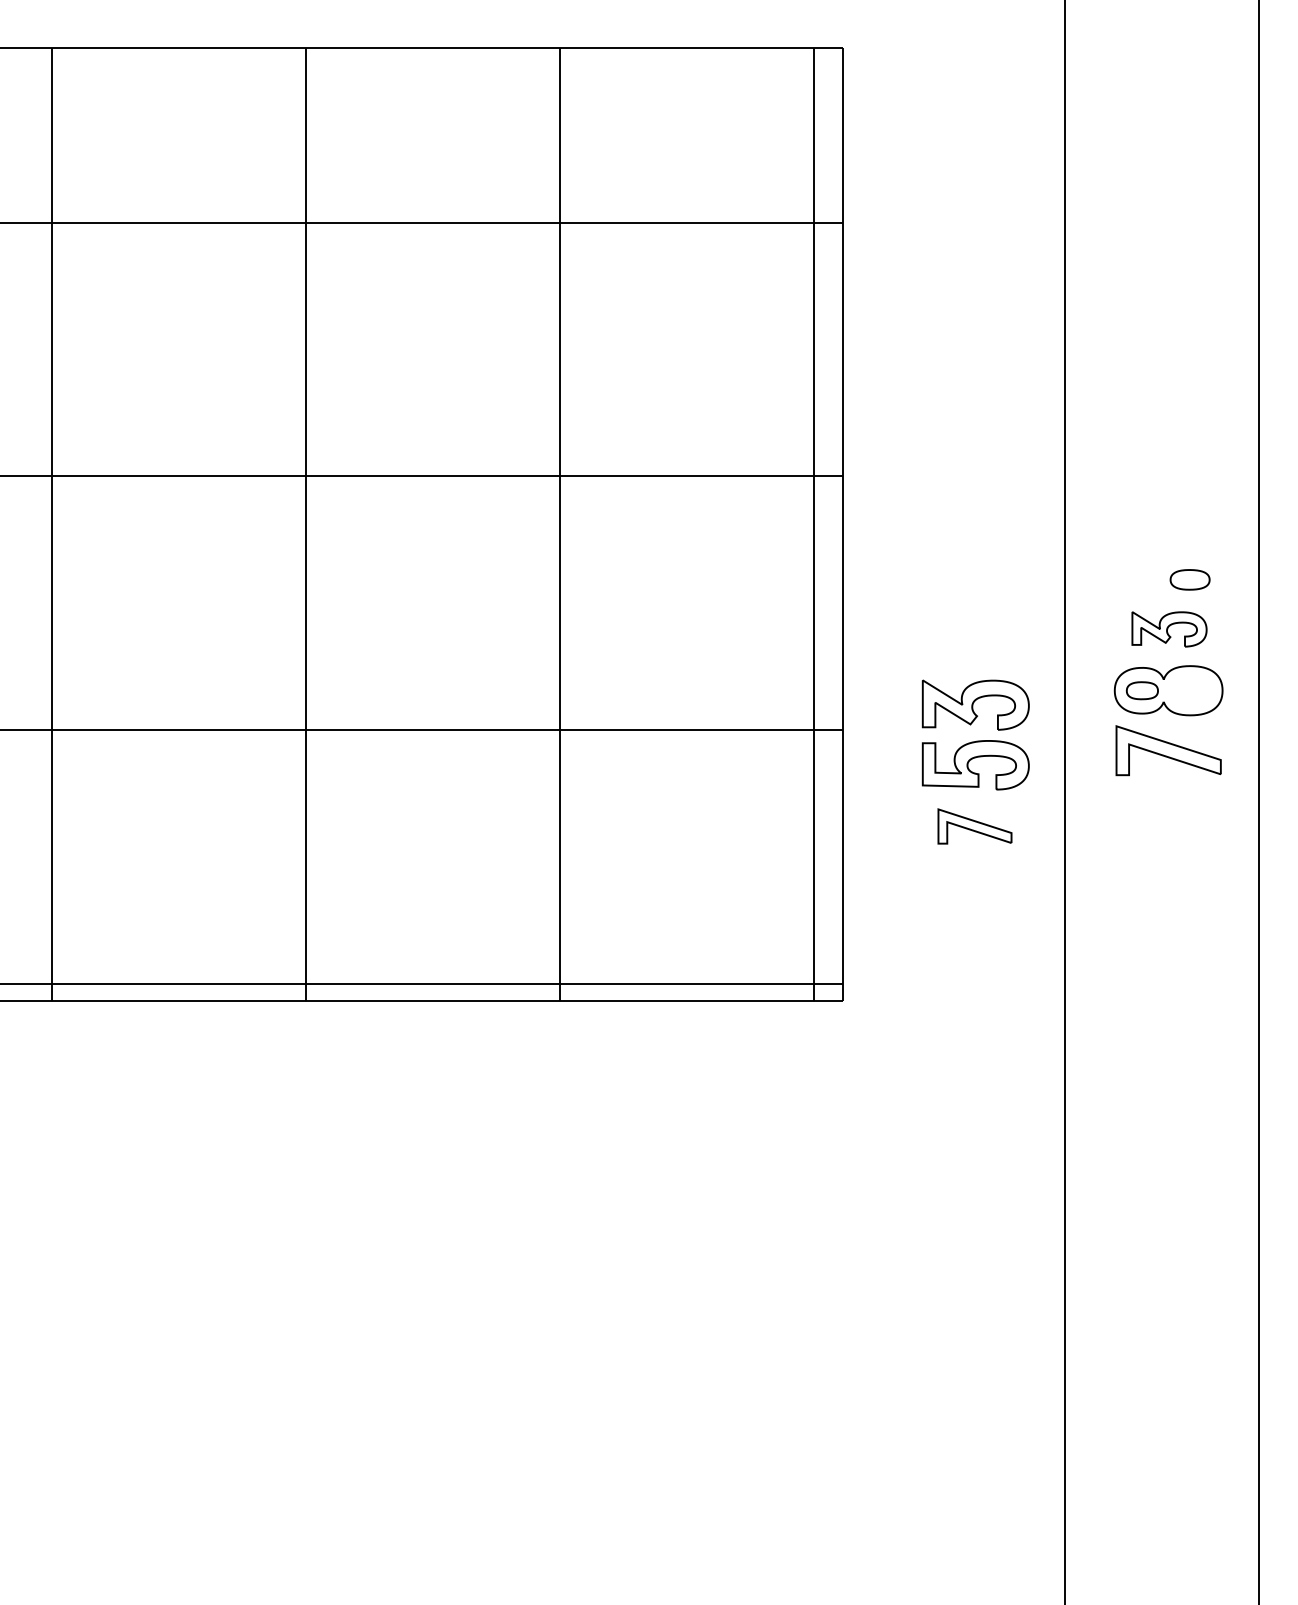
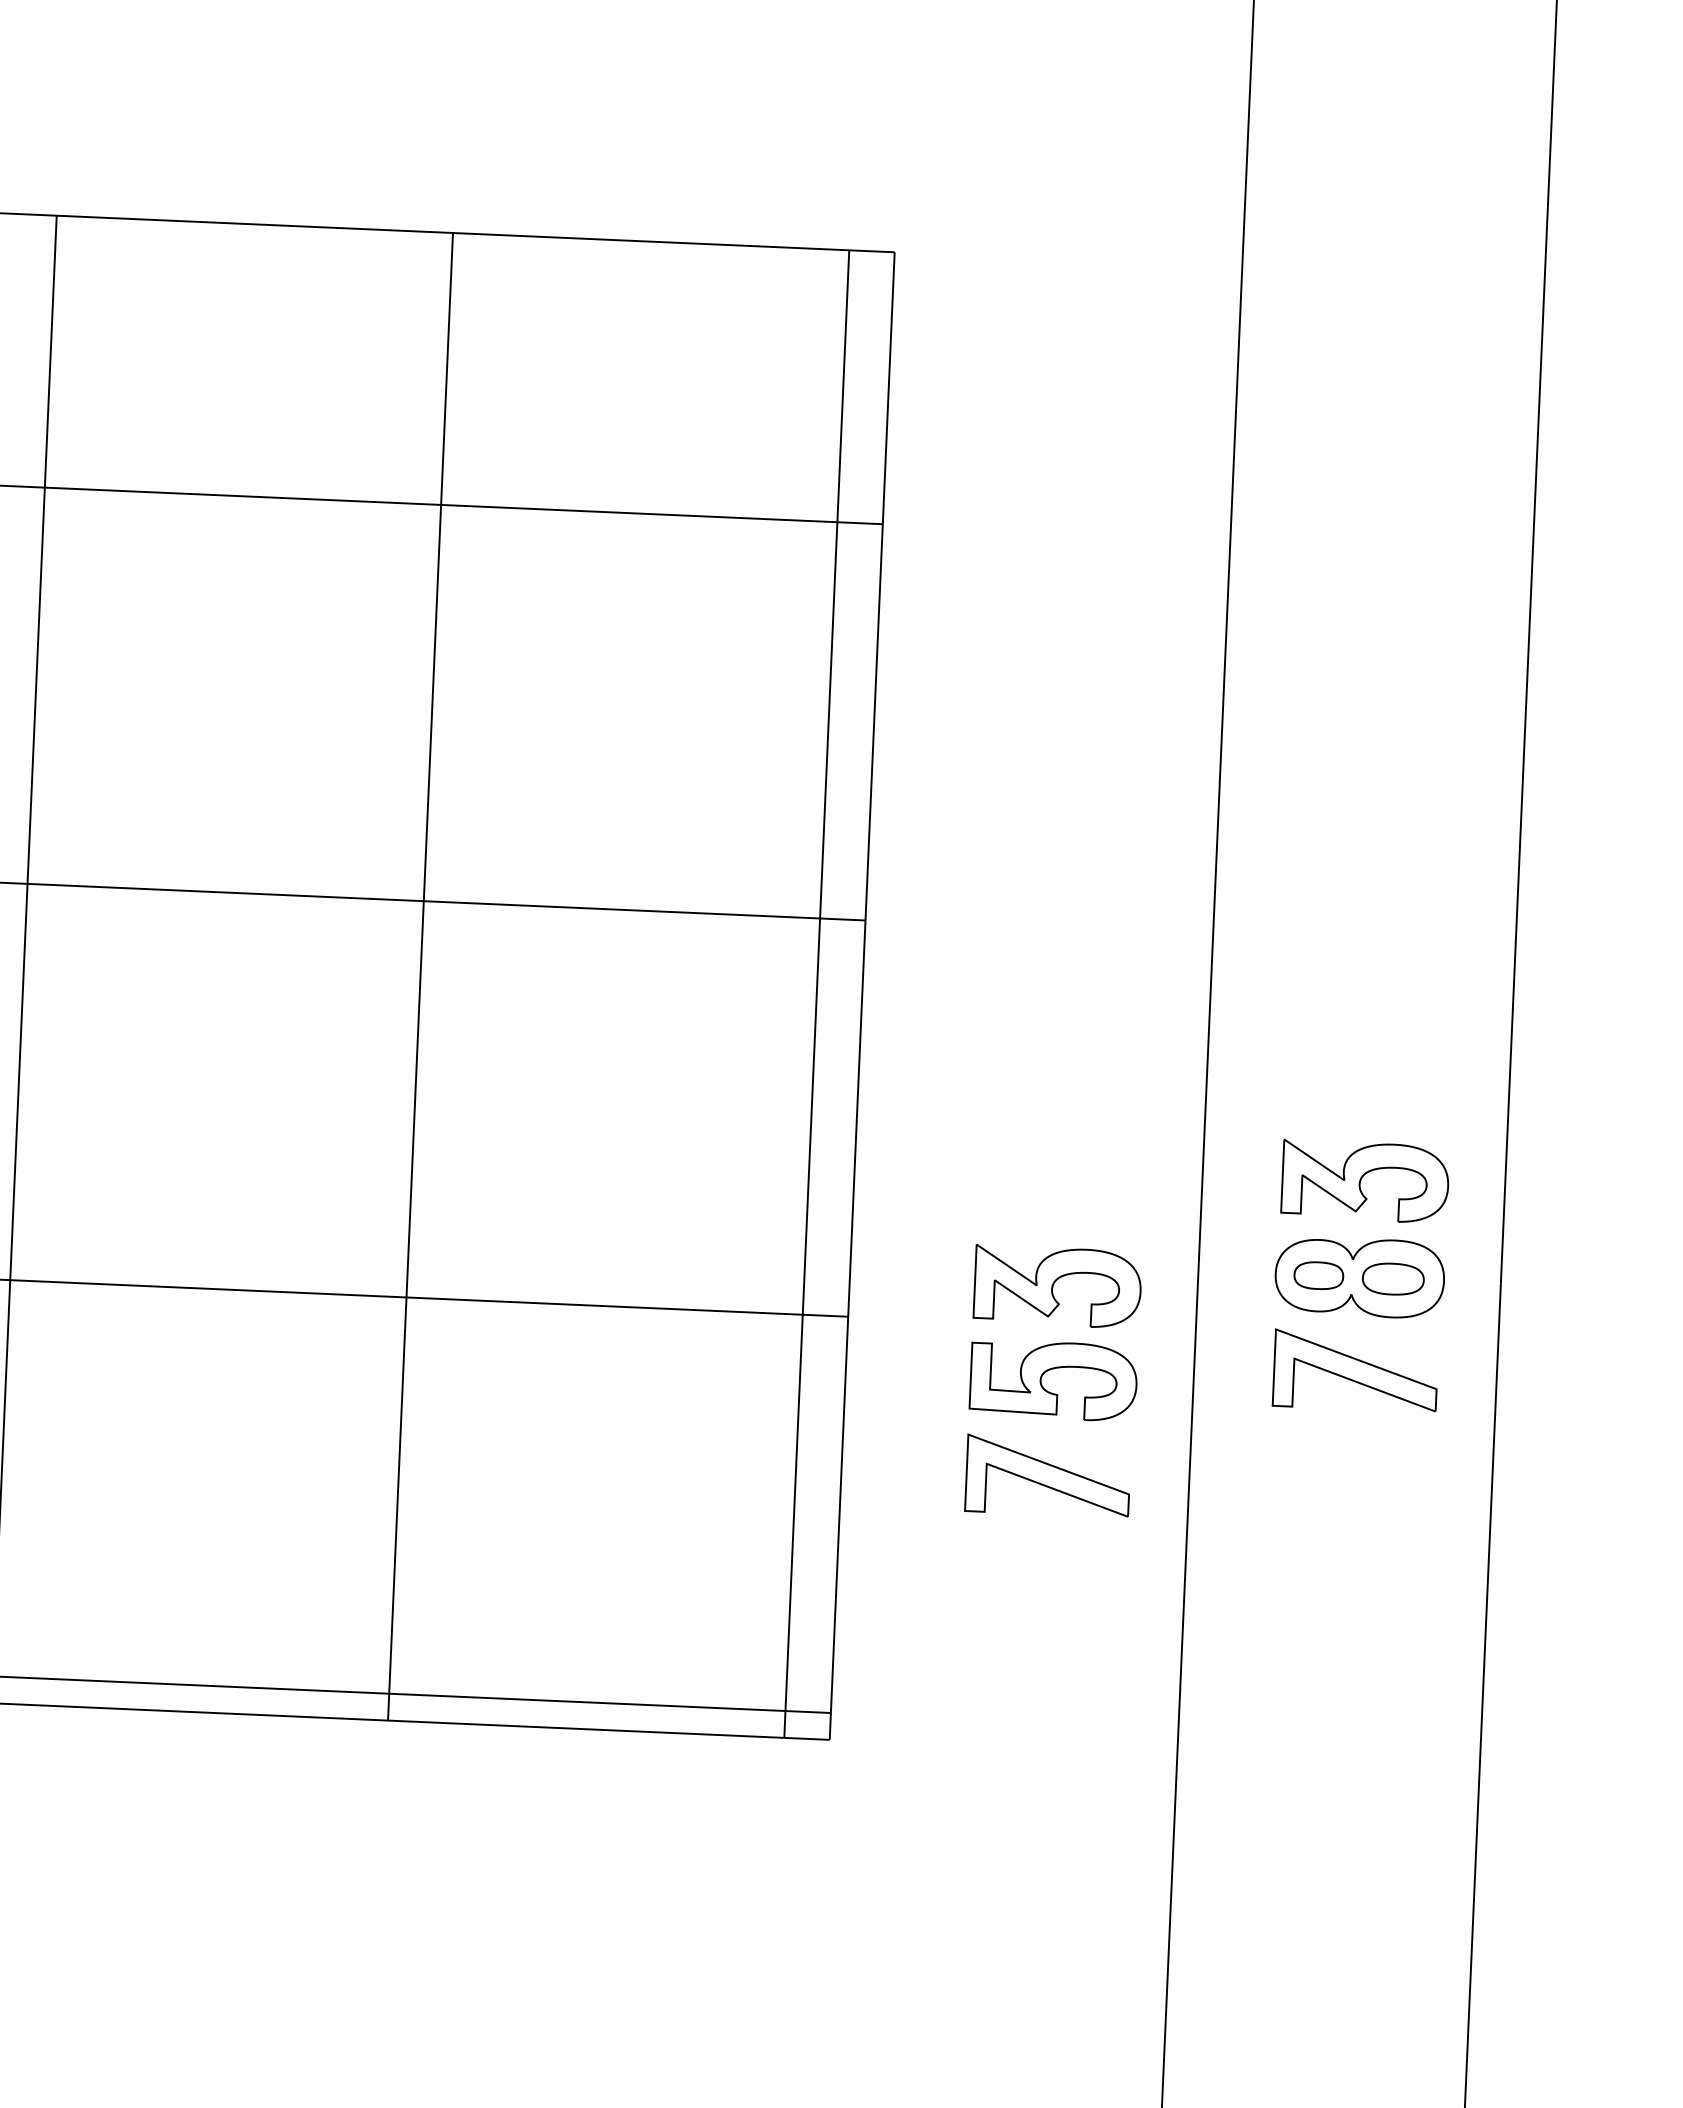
part: (1189, 579) -> (1392, 1278), moved
part: (1169, 629) -> (1365, 1181), size x1.43
part: (974, 826) -> (1047, 1476), size x1.43

